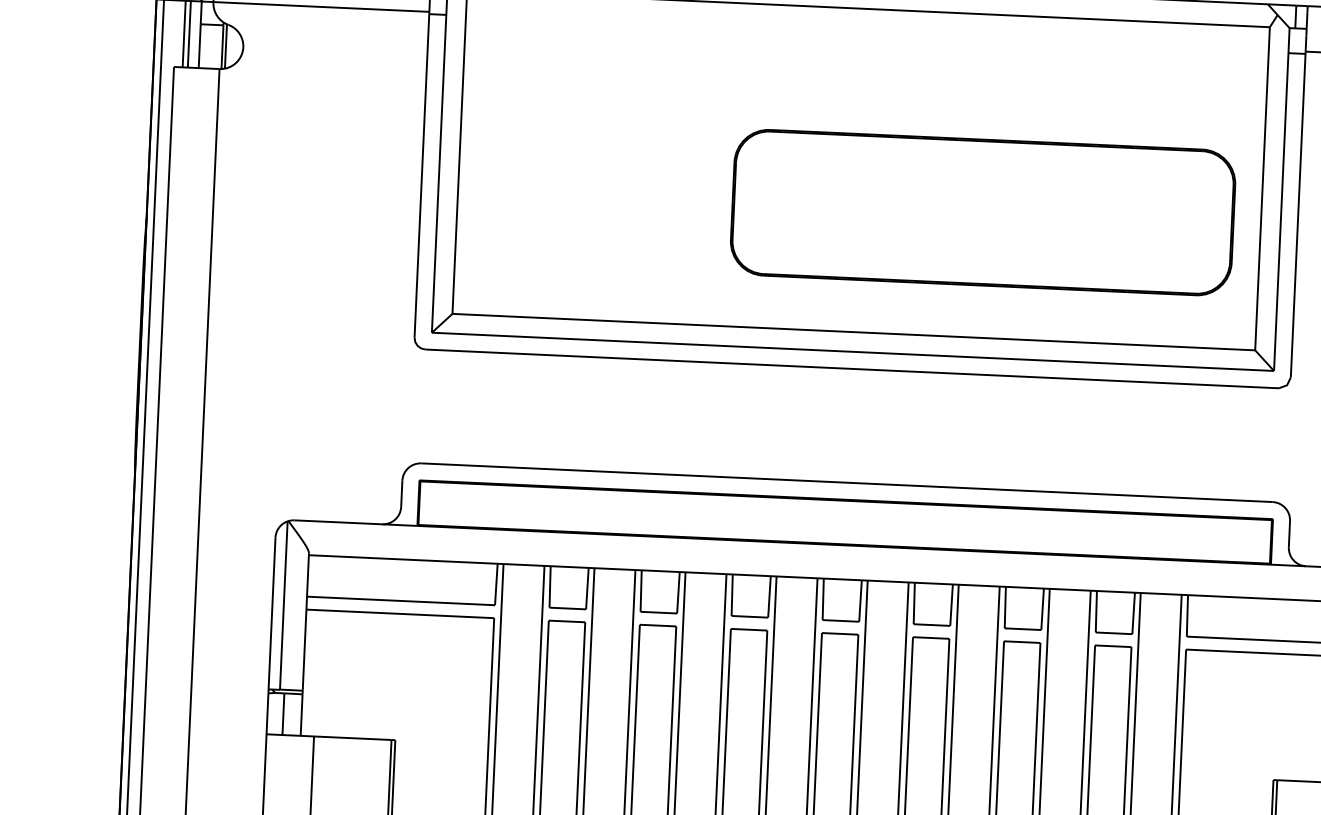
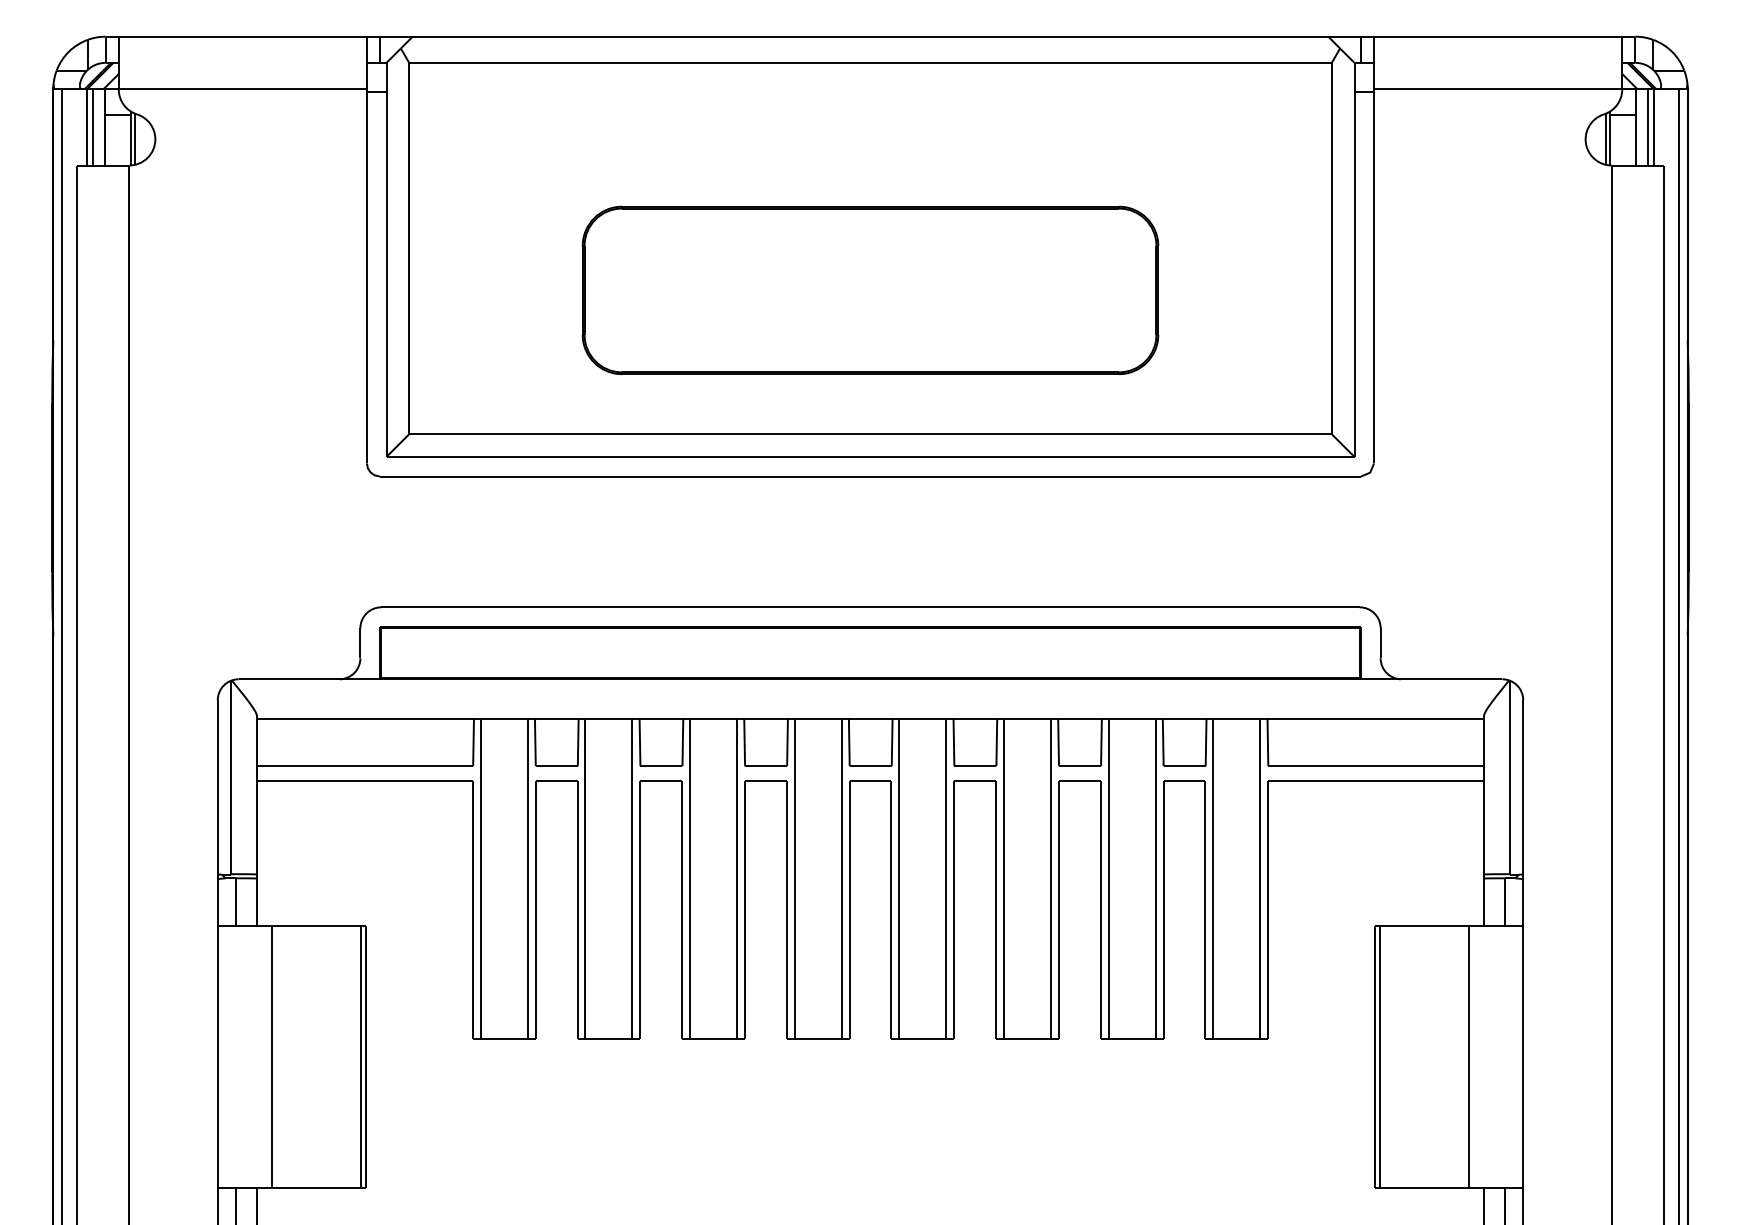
part: (983, 211) -> (870, 289), moved

